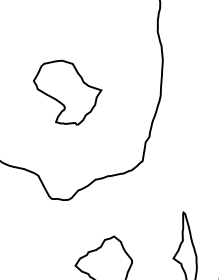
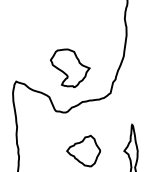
part: (68, 91) -> (70, 67), moved

